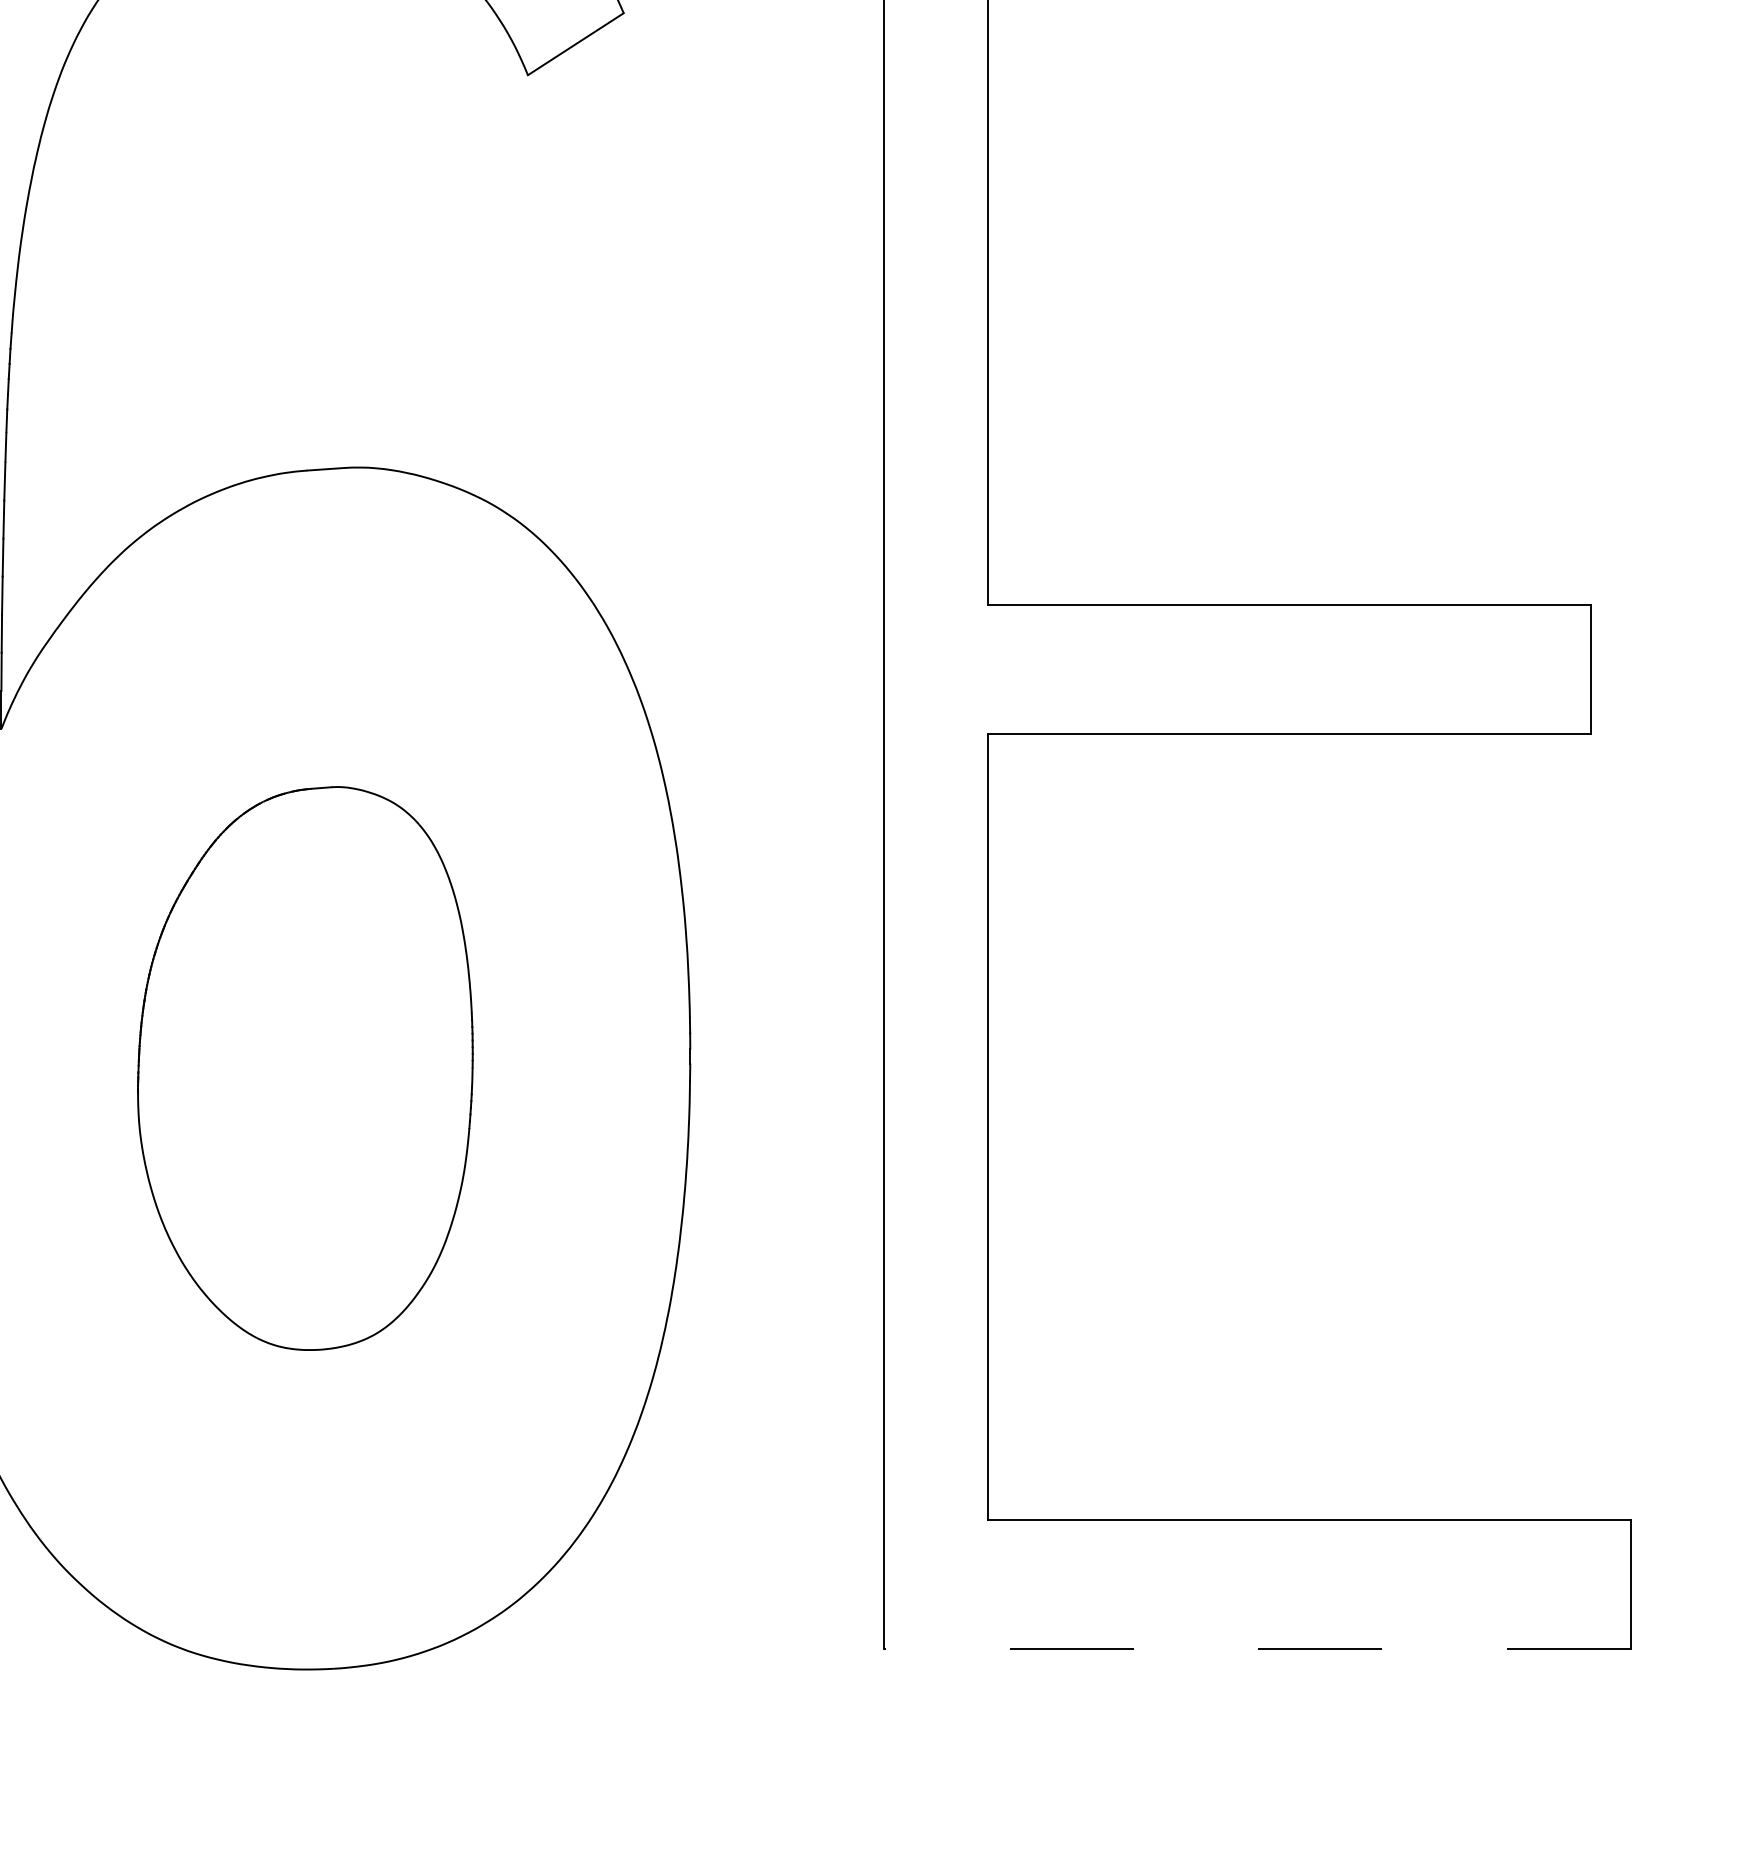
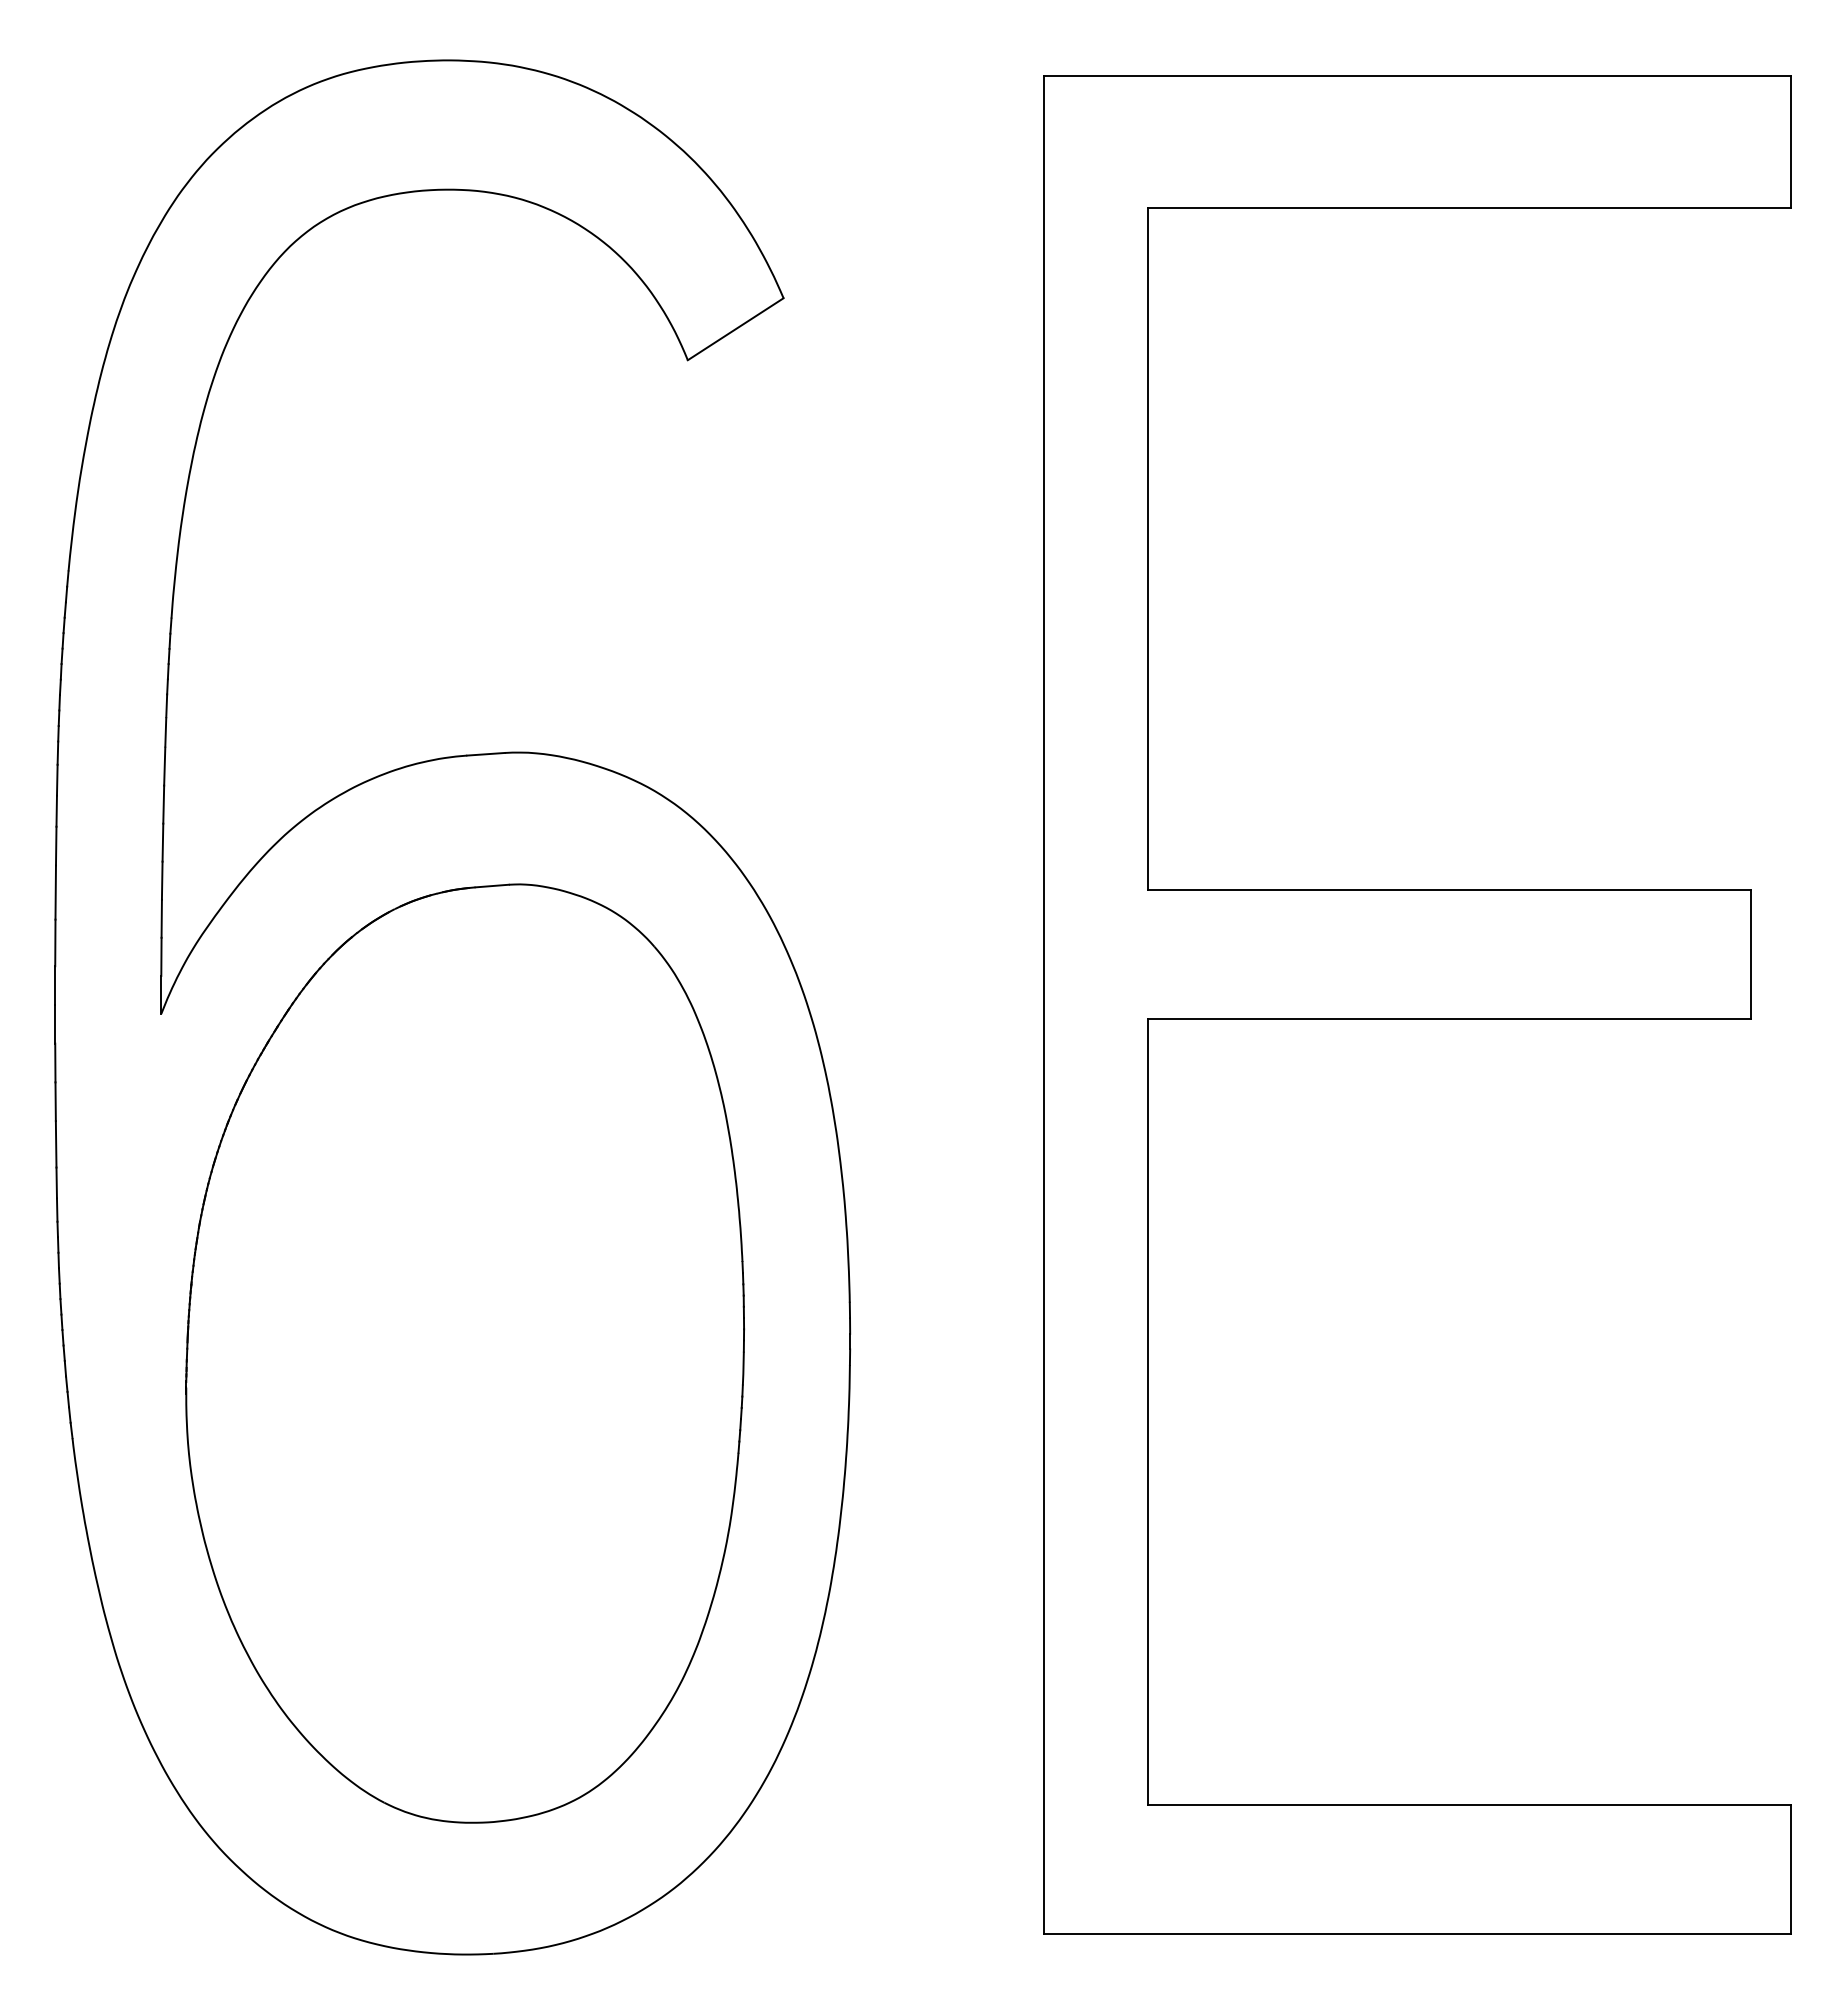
part: (305, 1068) -> (465, 1353), size x1.67
line: (1257, 1648) -> (1417, 1933), dashed -> solid

